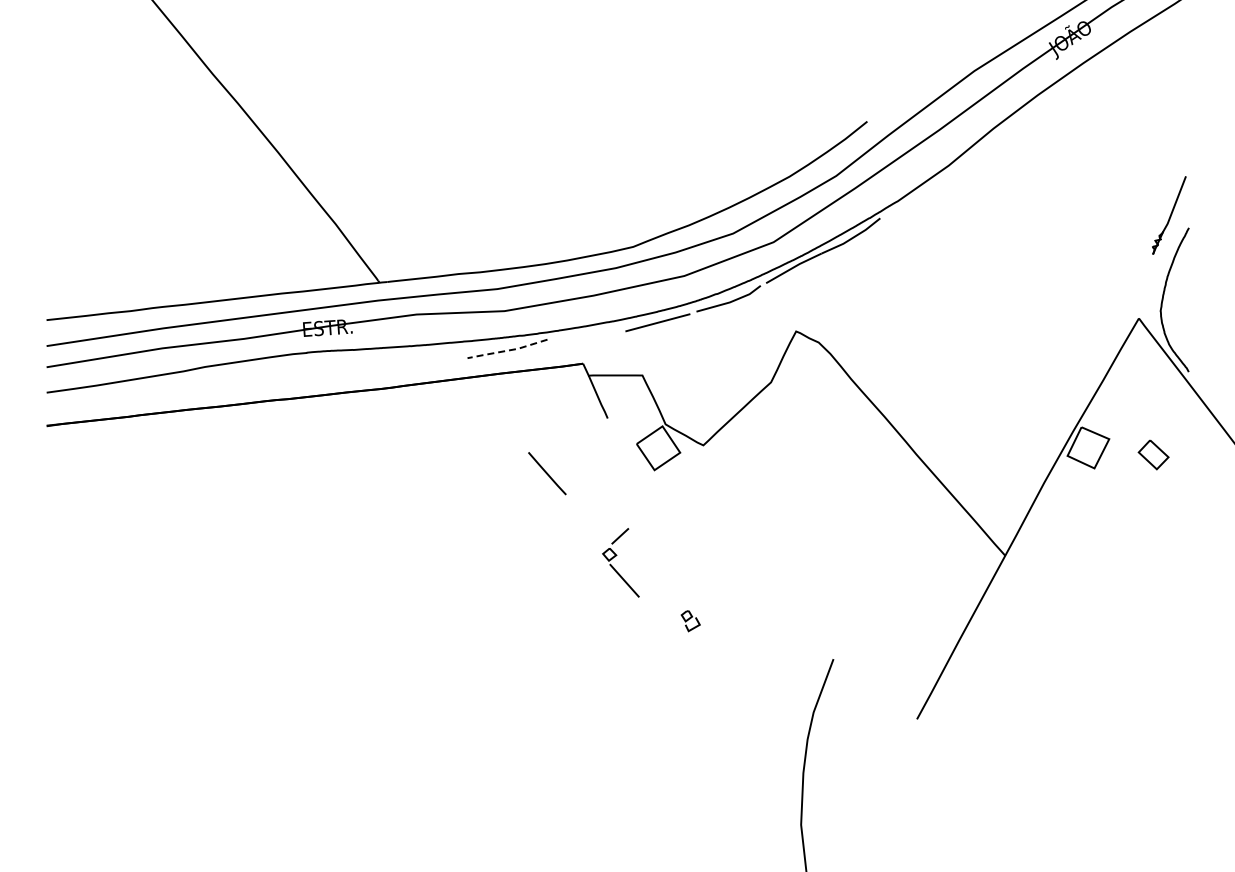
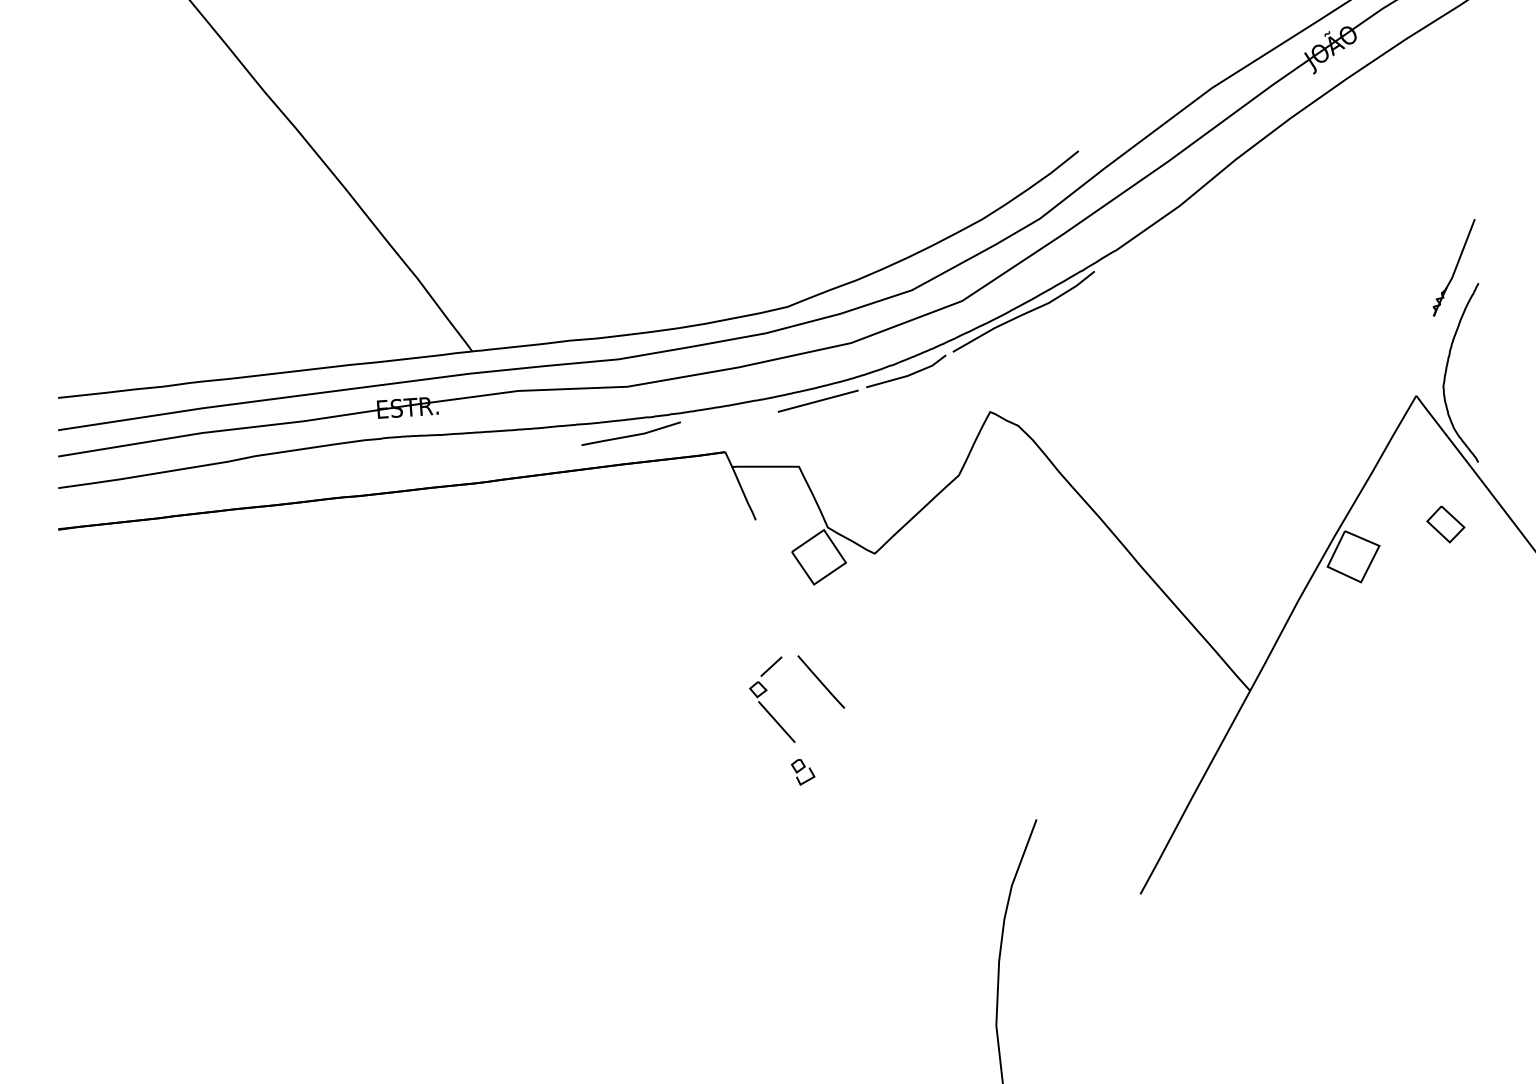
line: (507, 350) -> (631, 435), dashed -> solid
part: (1153, 454) -> (1445, 523), moved
line: (547, 473) -> (821, 681), moved
part: (690, 621) -> (802, 772), moved

